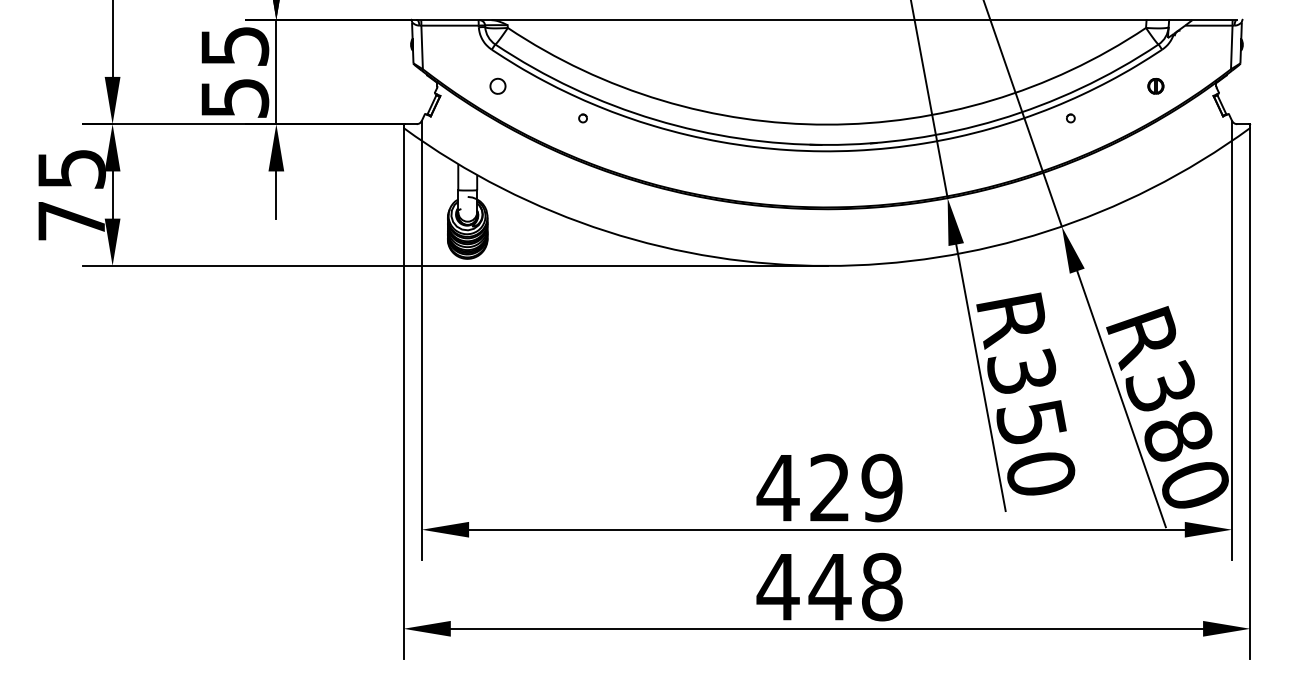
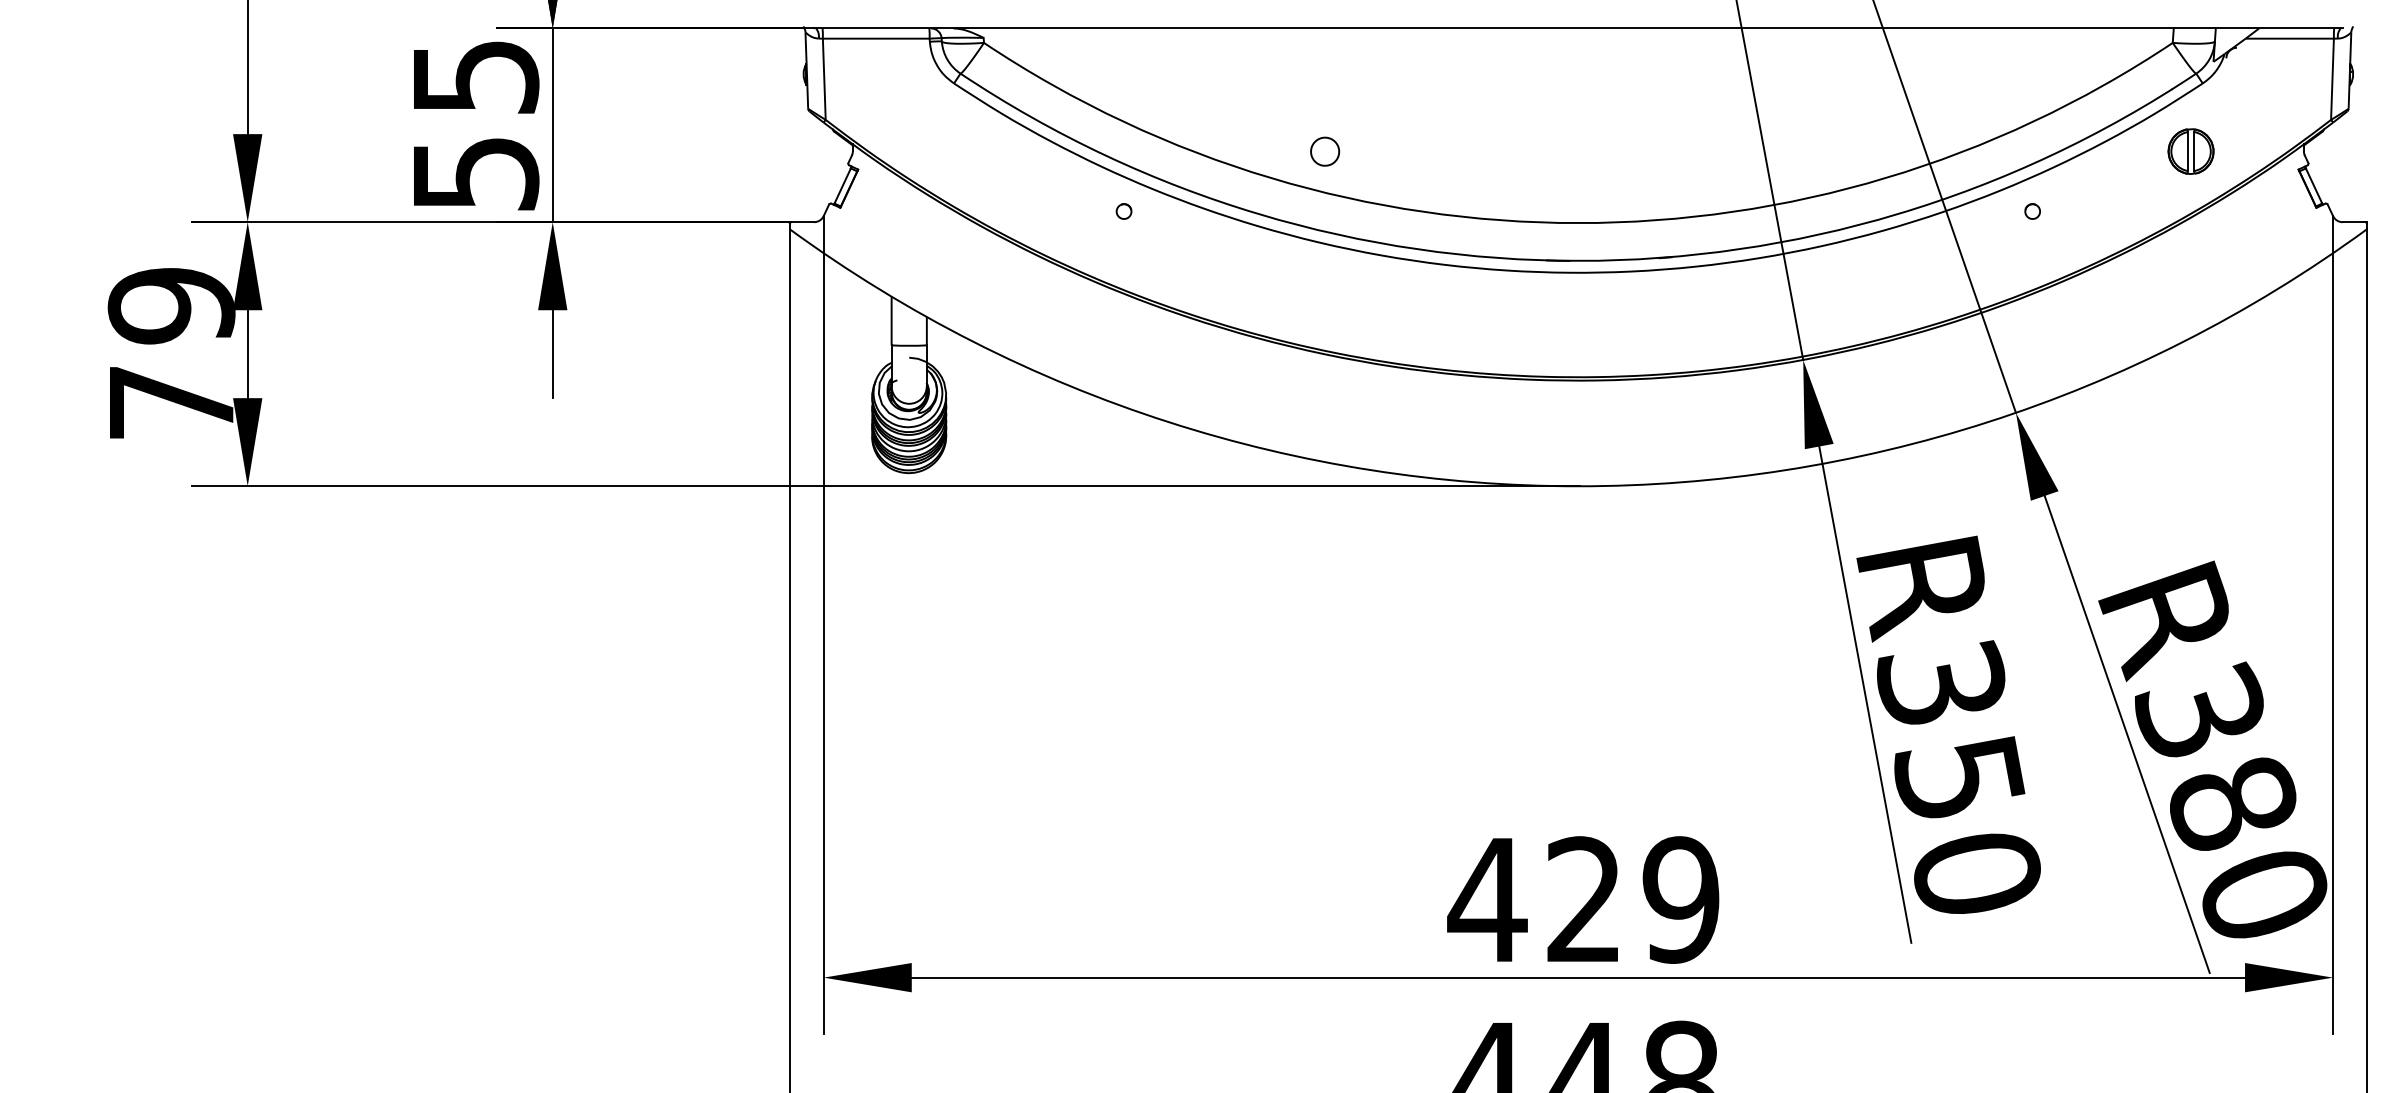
part: (497, 85) -> (1324, 150), moved
part: (1155, 86) -> (2190, 151), size x1.6
text: (71, 168) -> (171, 304), 75 -> 79

